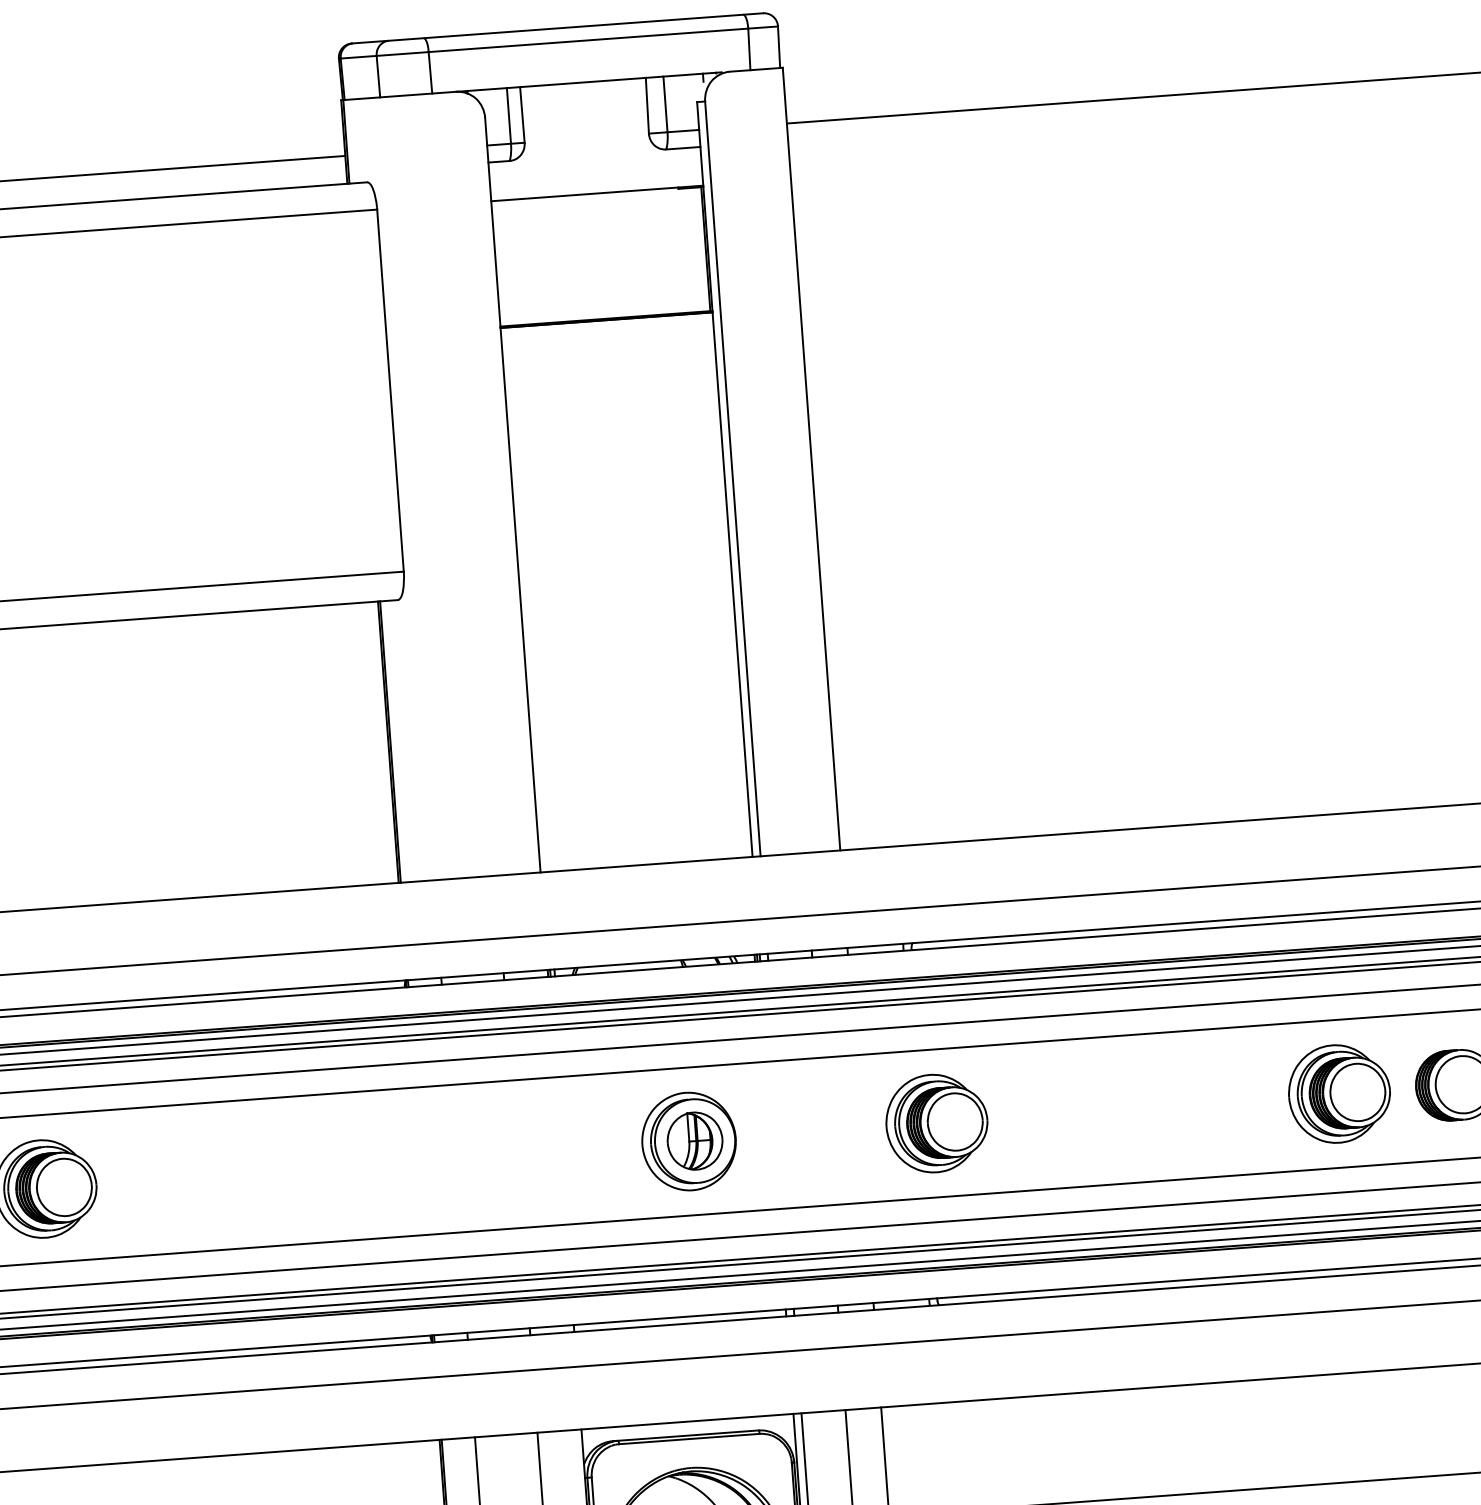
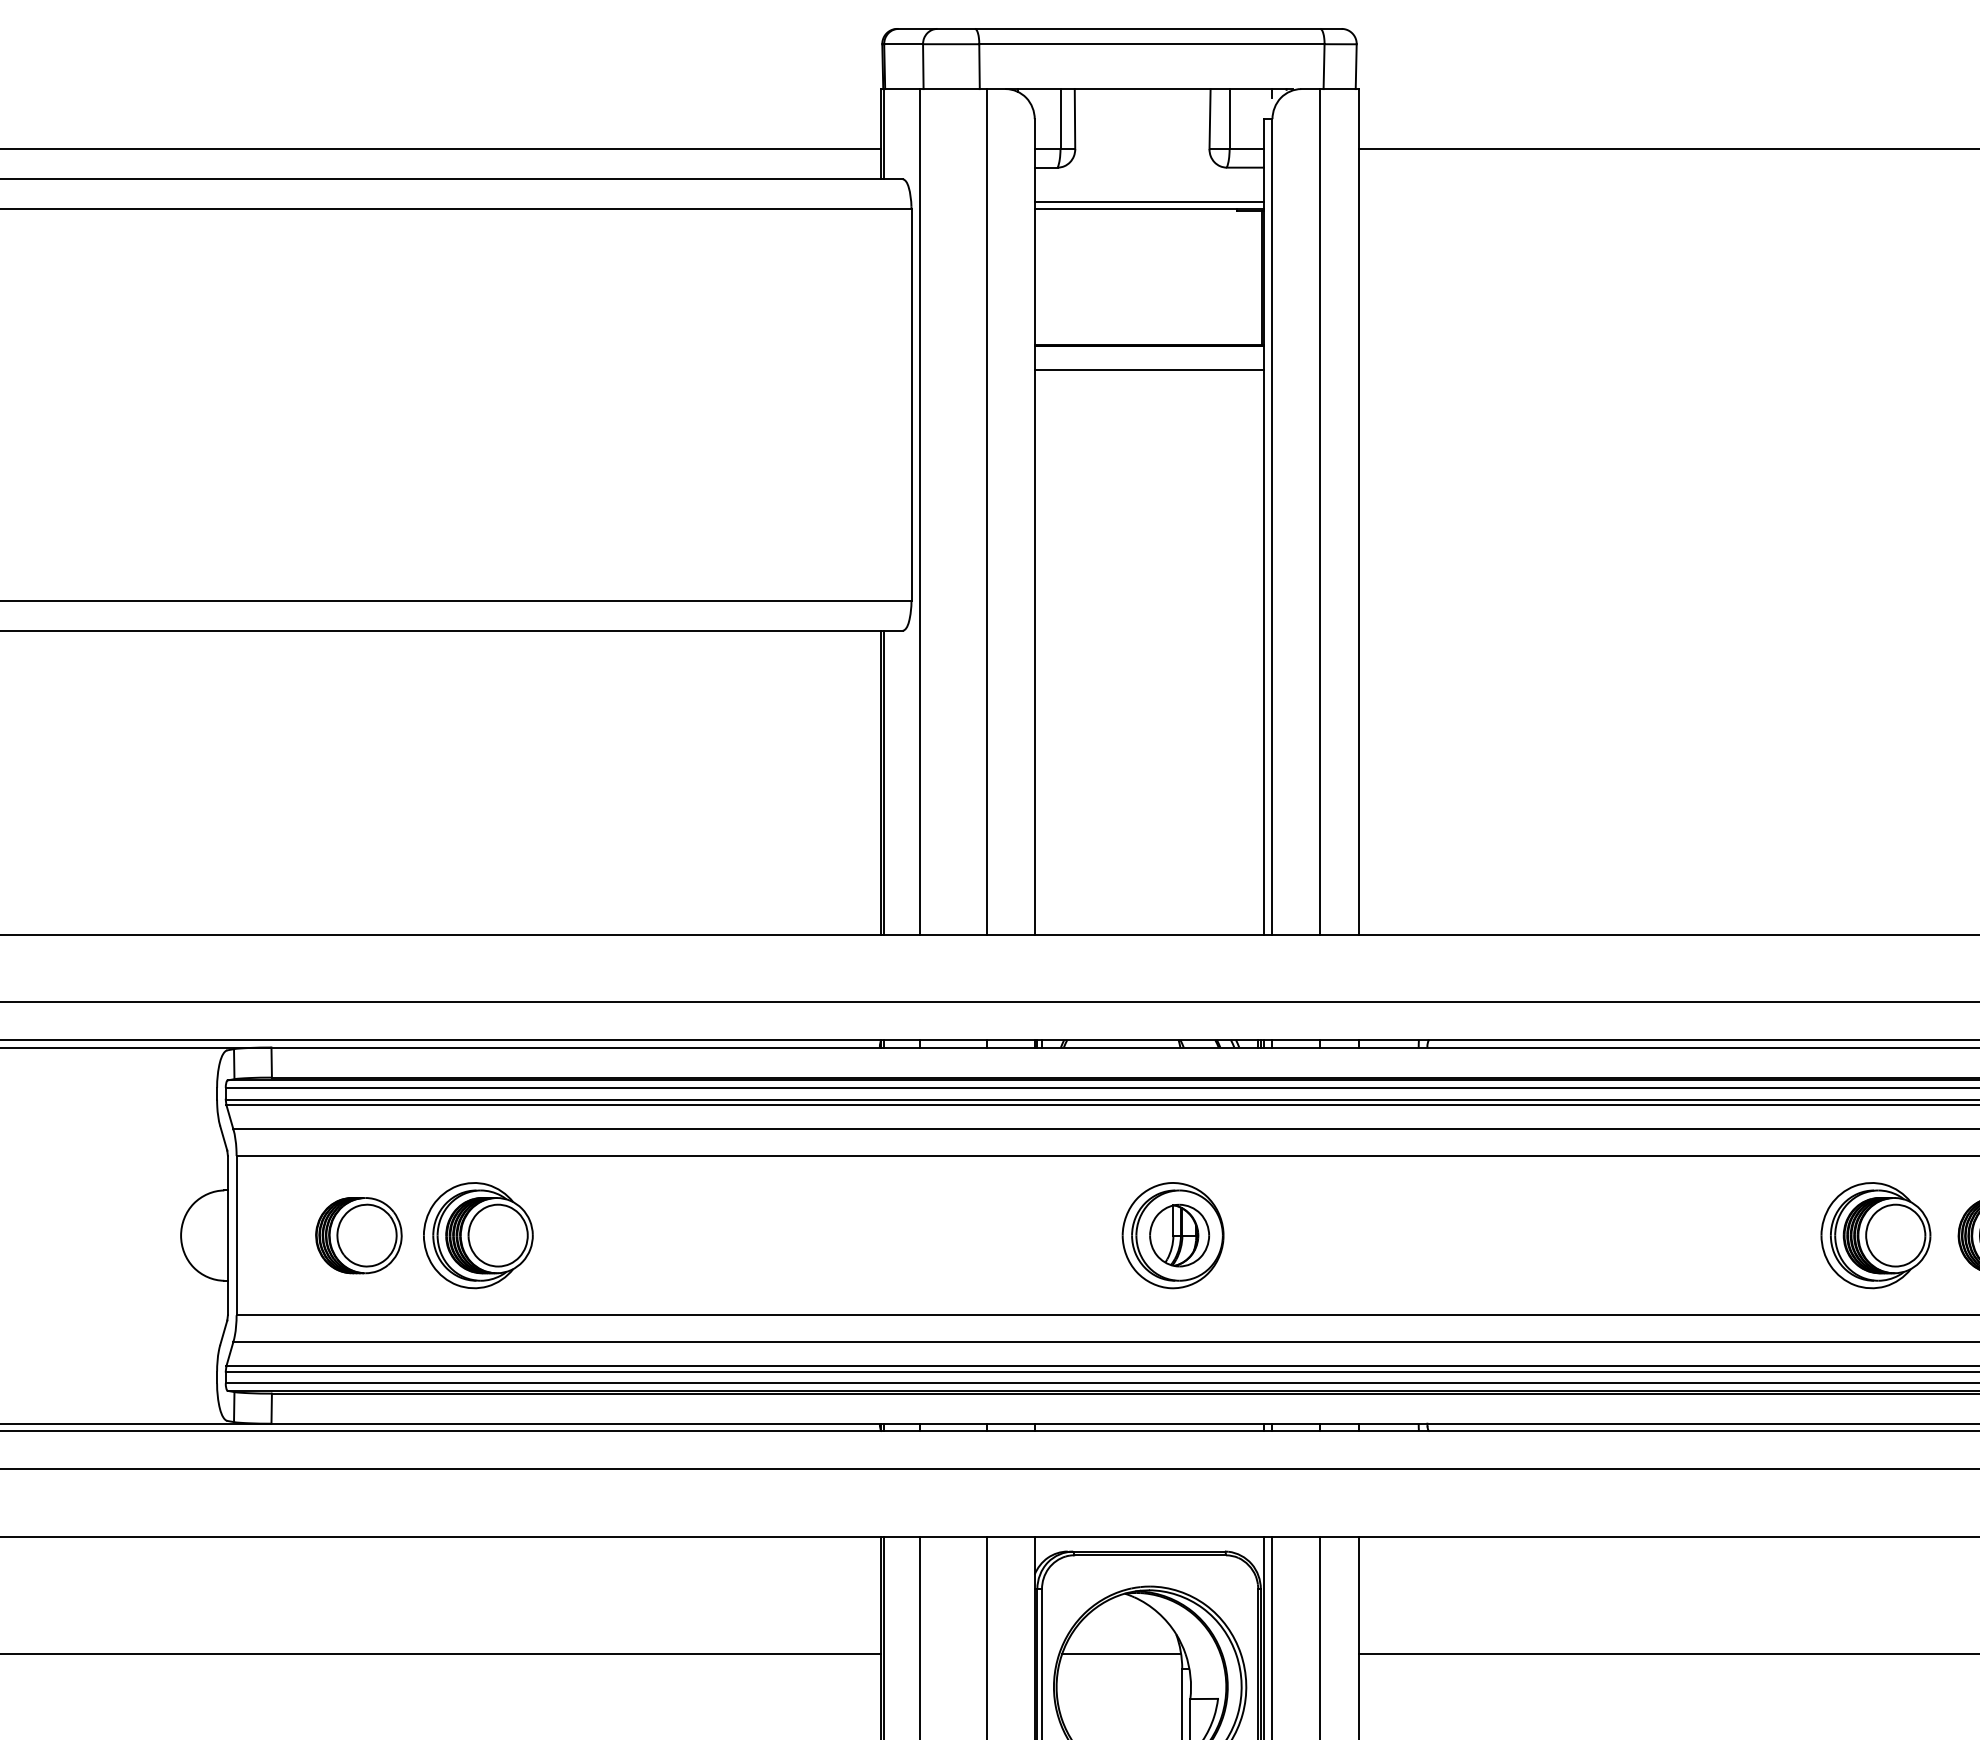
line: (596, 187) -> (1148, 202), added
line: (607, 342) -> (1148, 370), added
line: (776, 461) -> (1320, 511), added
line: (468, 484) -> (987, 511), added
line: (405, 488) -> (919, 511), added
part: (936, 1123) -> (1440, 1235), removed

